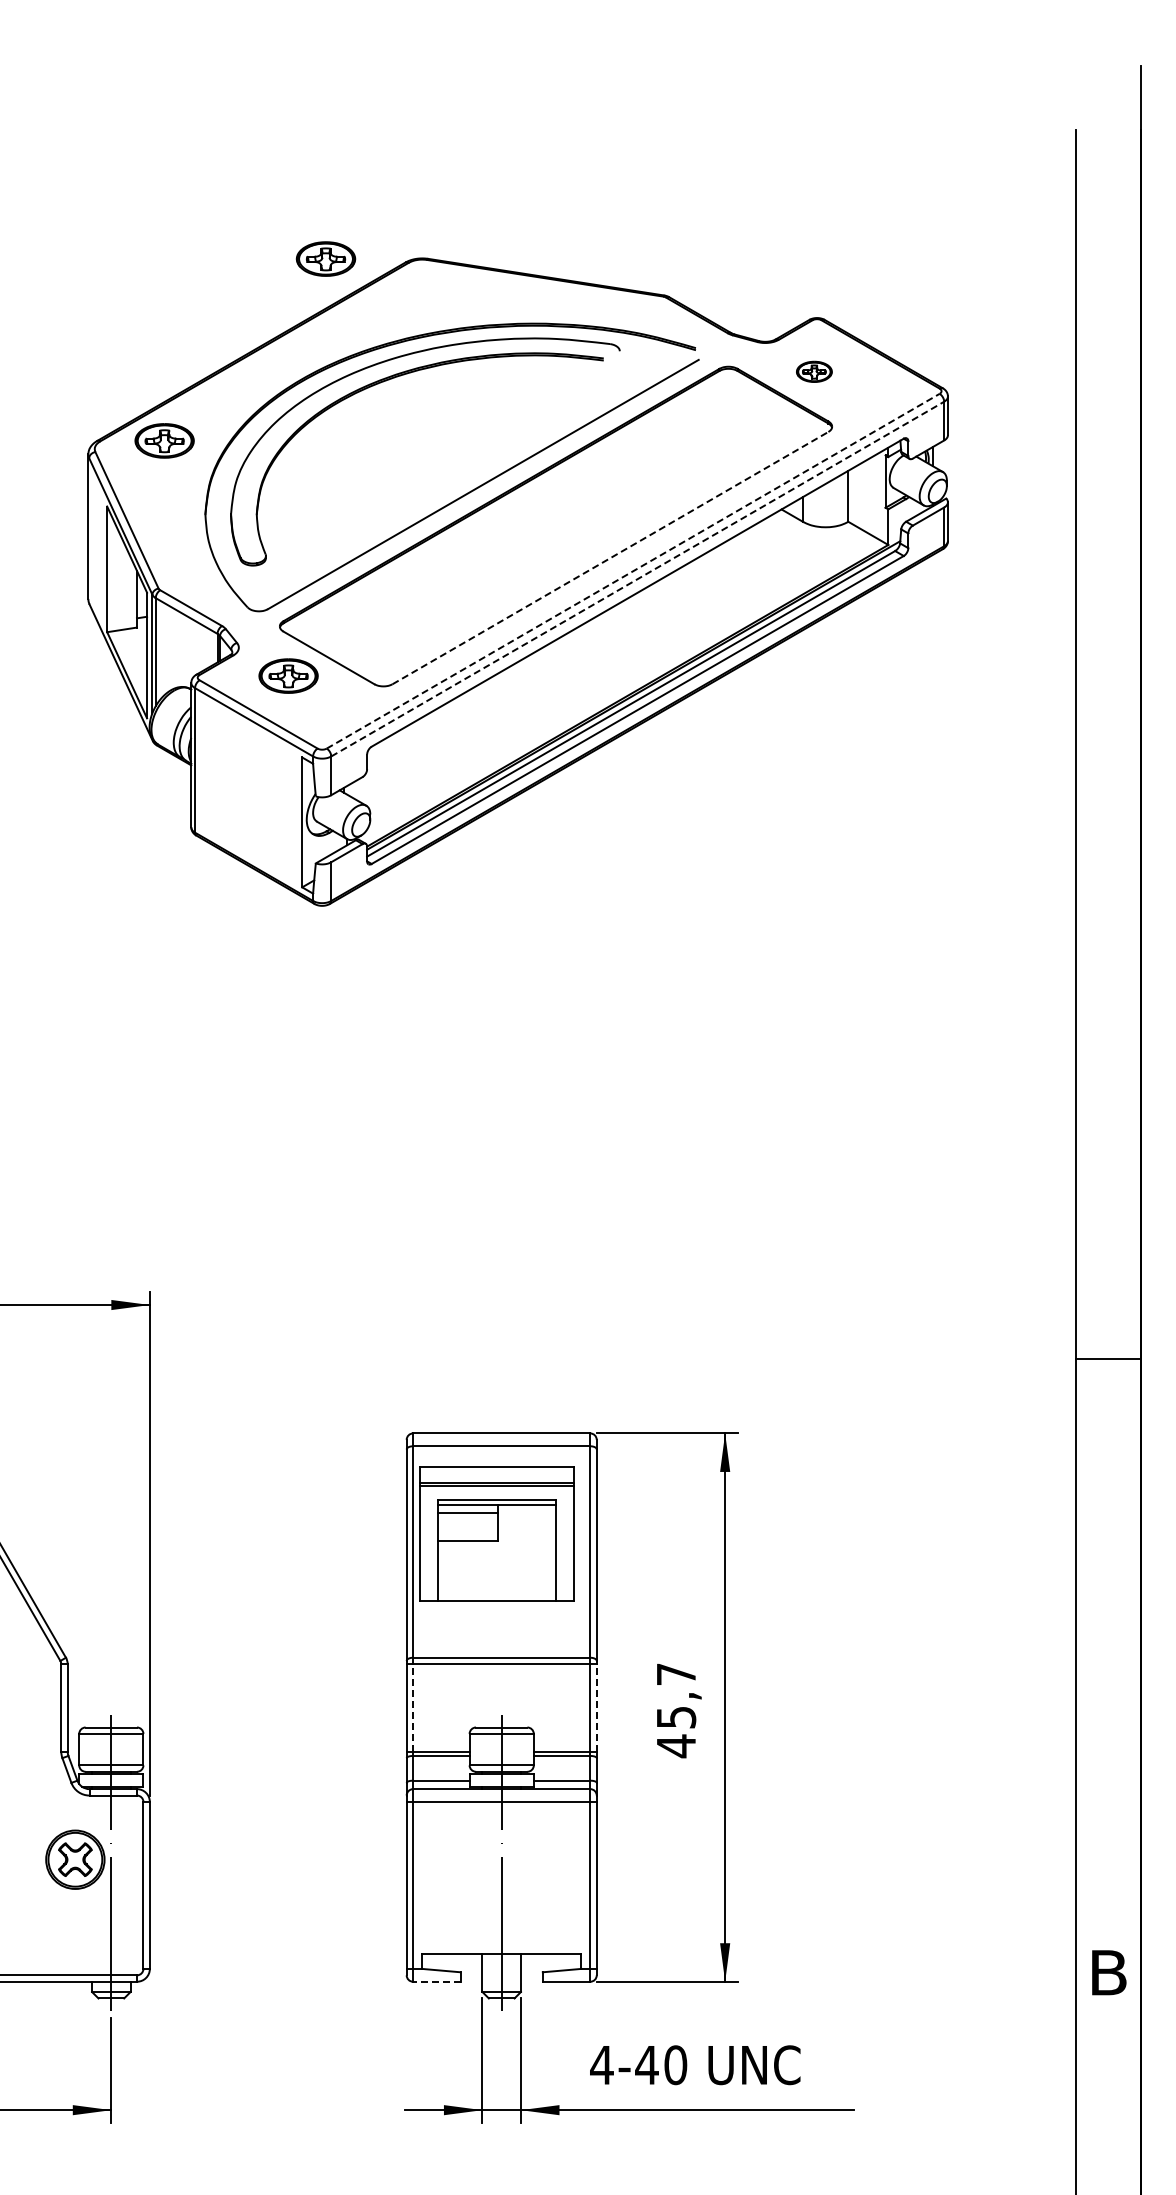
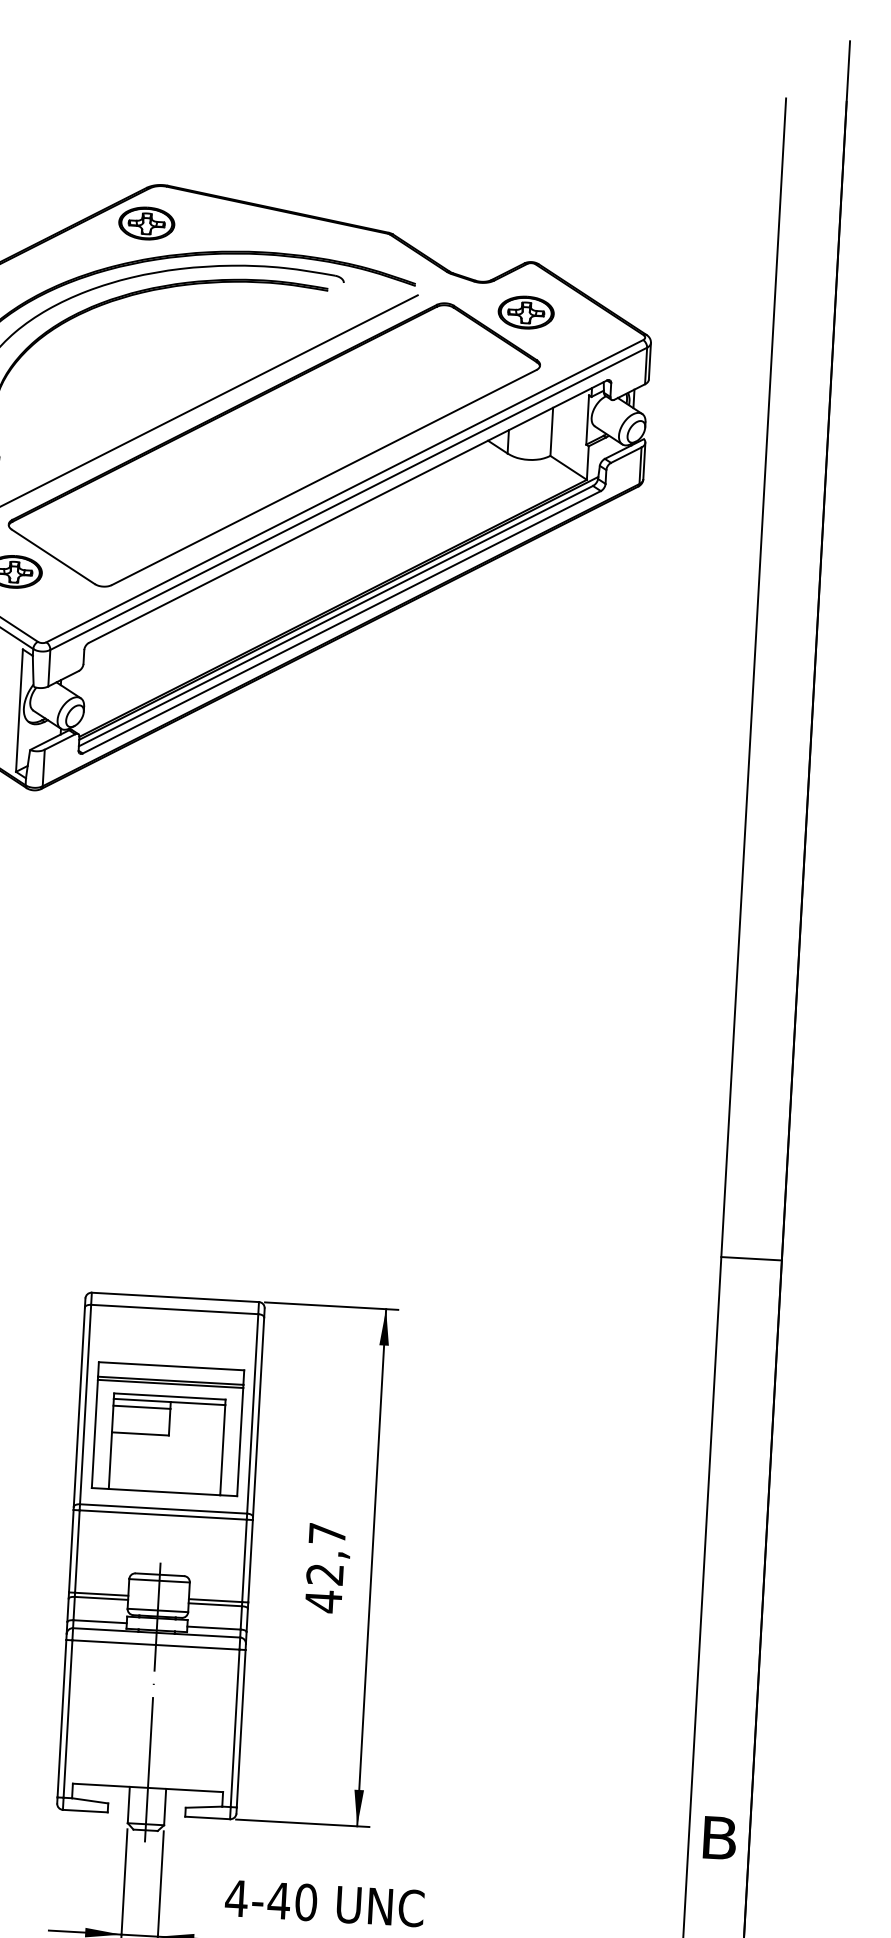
part: (325, 258) -> (146, 222), moved
part: (814, 371) -> (526, 312), size x1.67
line: (610, 558) -> (324, 477), dashed -> solid
line: (633, 570) -> (345, 490), dashed -> solid
line: (638, 578) -> (349, 498), dashed -> solid
part: (496, 1533) -> (167, 1428), moved
line: (413, 1707) -> (77, 1551), dashed -> solid
line: (596, 1707) -> (250, 1560), dashed -> solid
text: (676, 1717) -> (325, 1574), 45,7 -> 42,7
line: (436, 1981) -> (85, 1810), dashed -> solid

